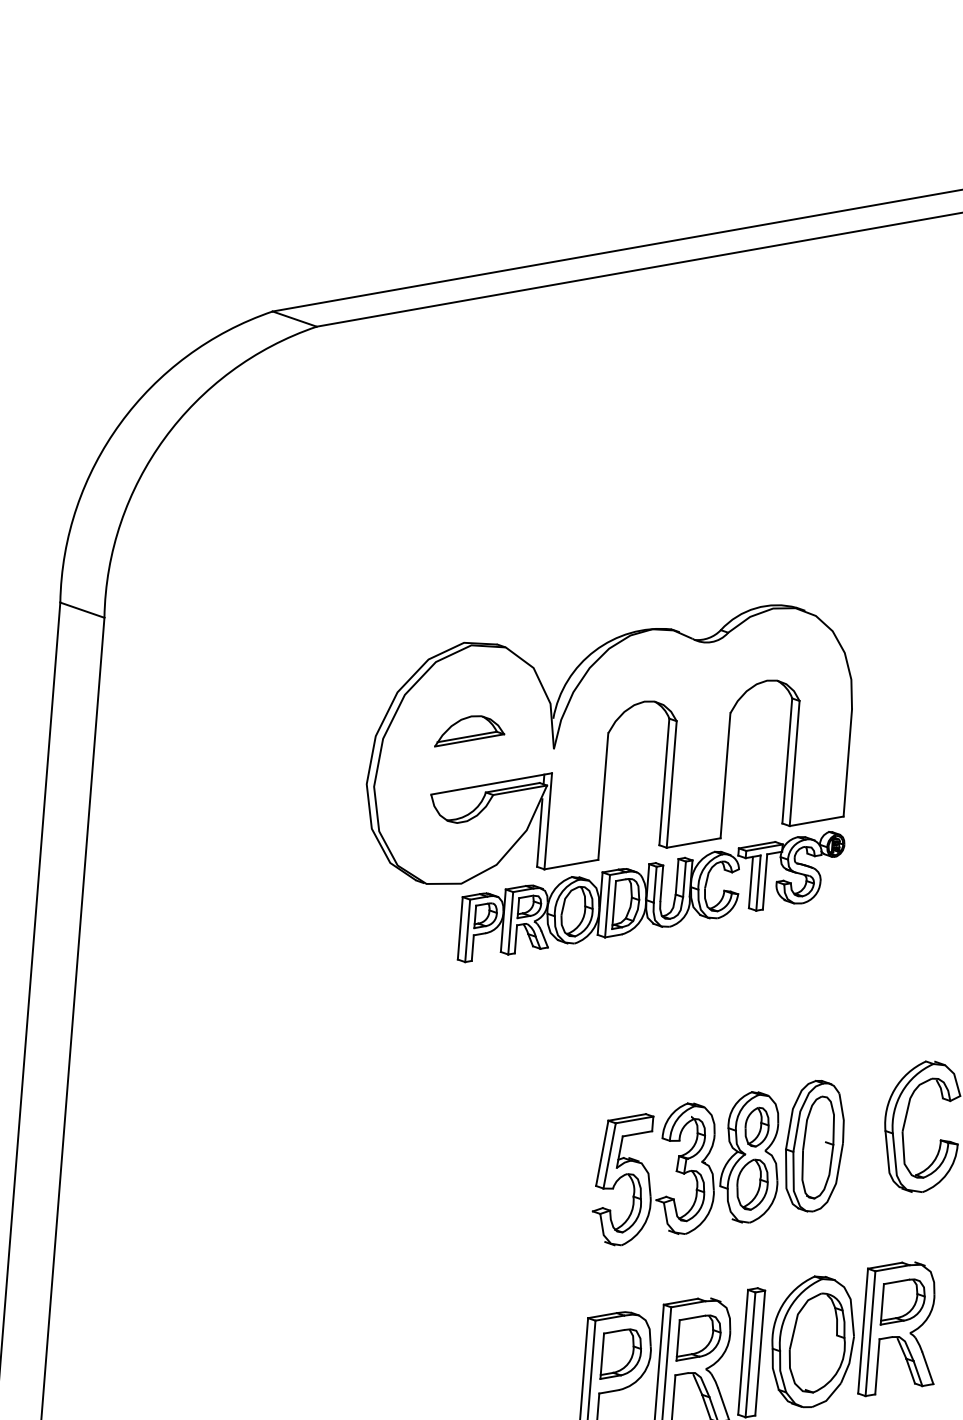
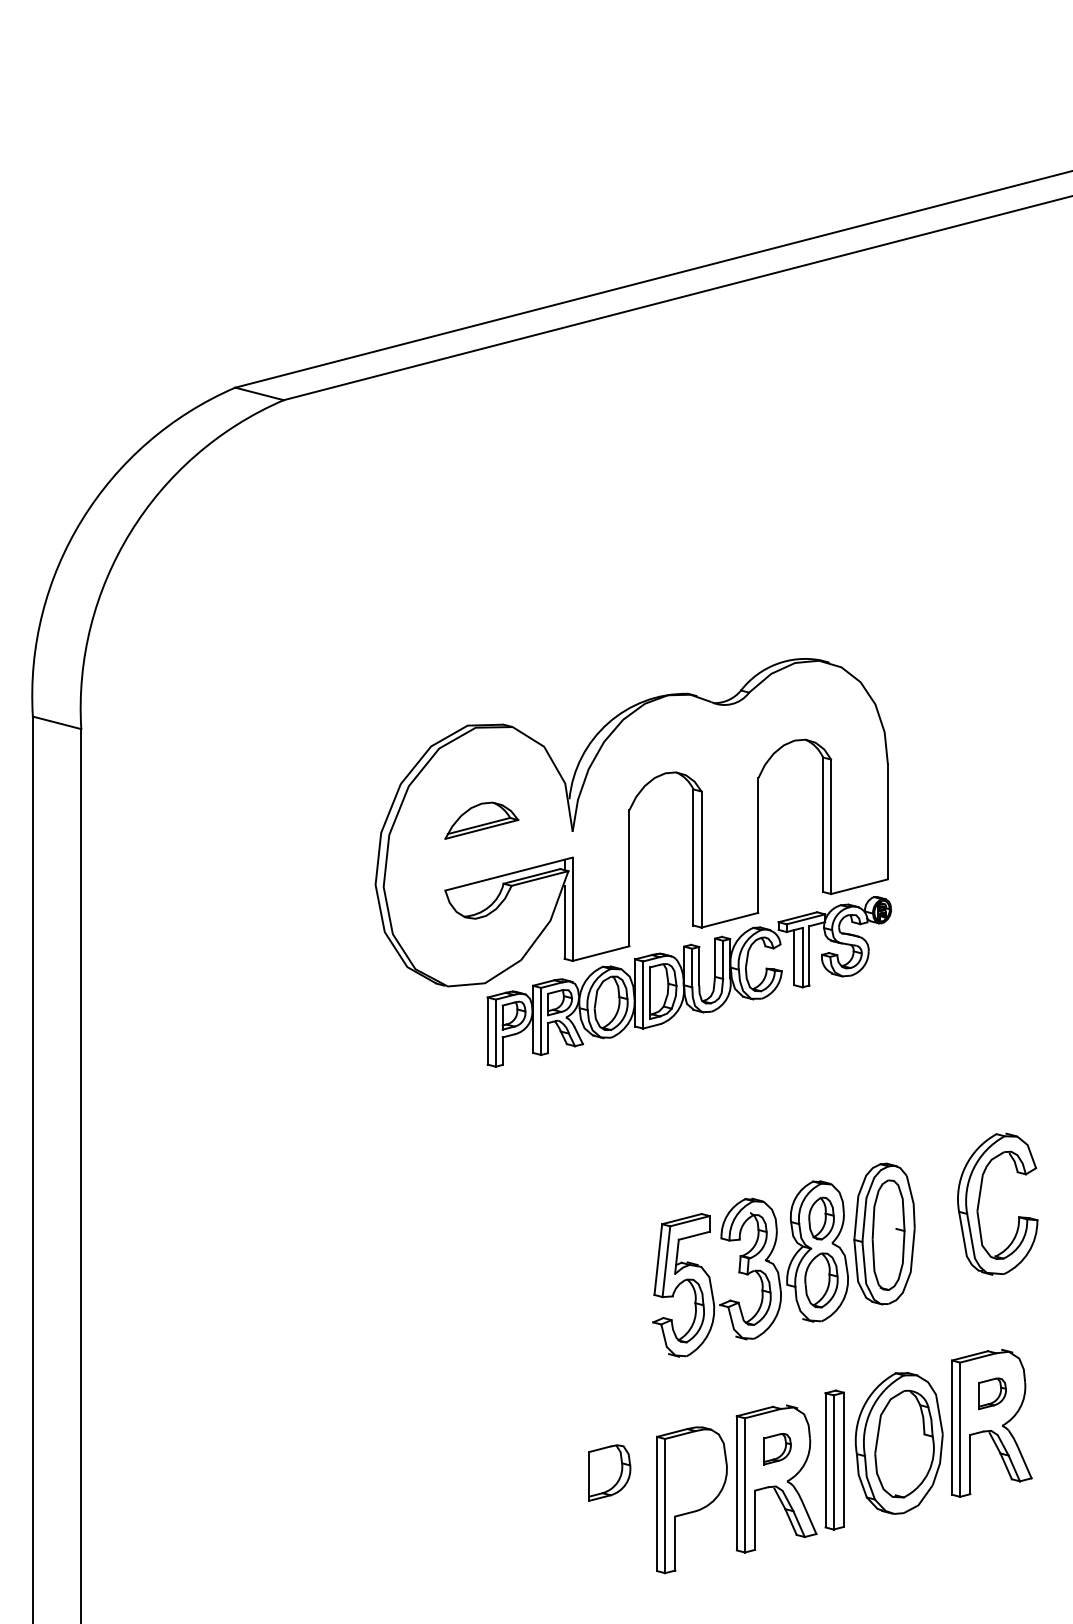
part: (903, 1302) -> (992, 1393), size x0.6
part: (699, 1337) -> (777, 1448), size x0.6
part: (621, 1354) -> (609, 1472), moved

